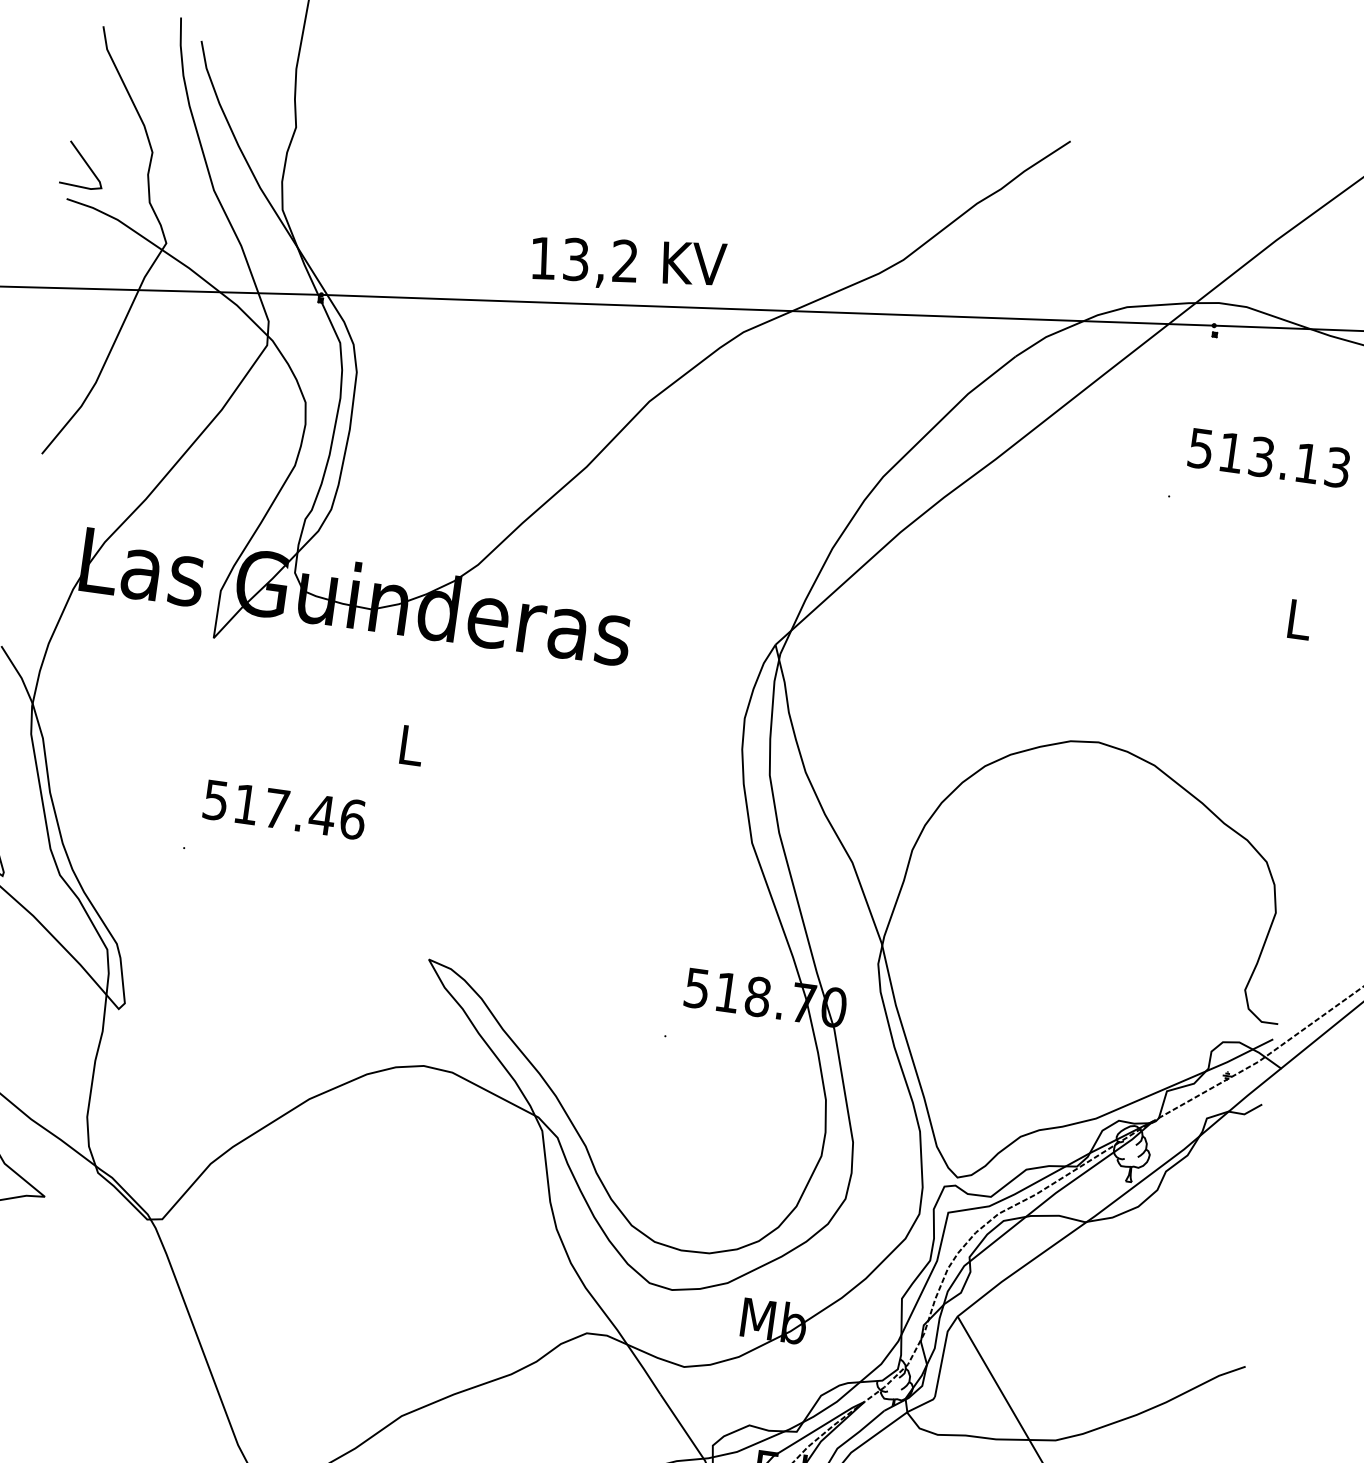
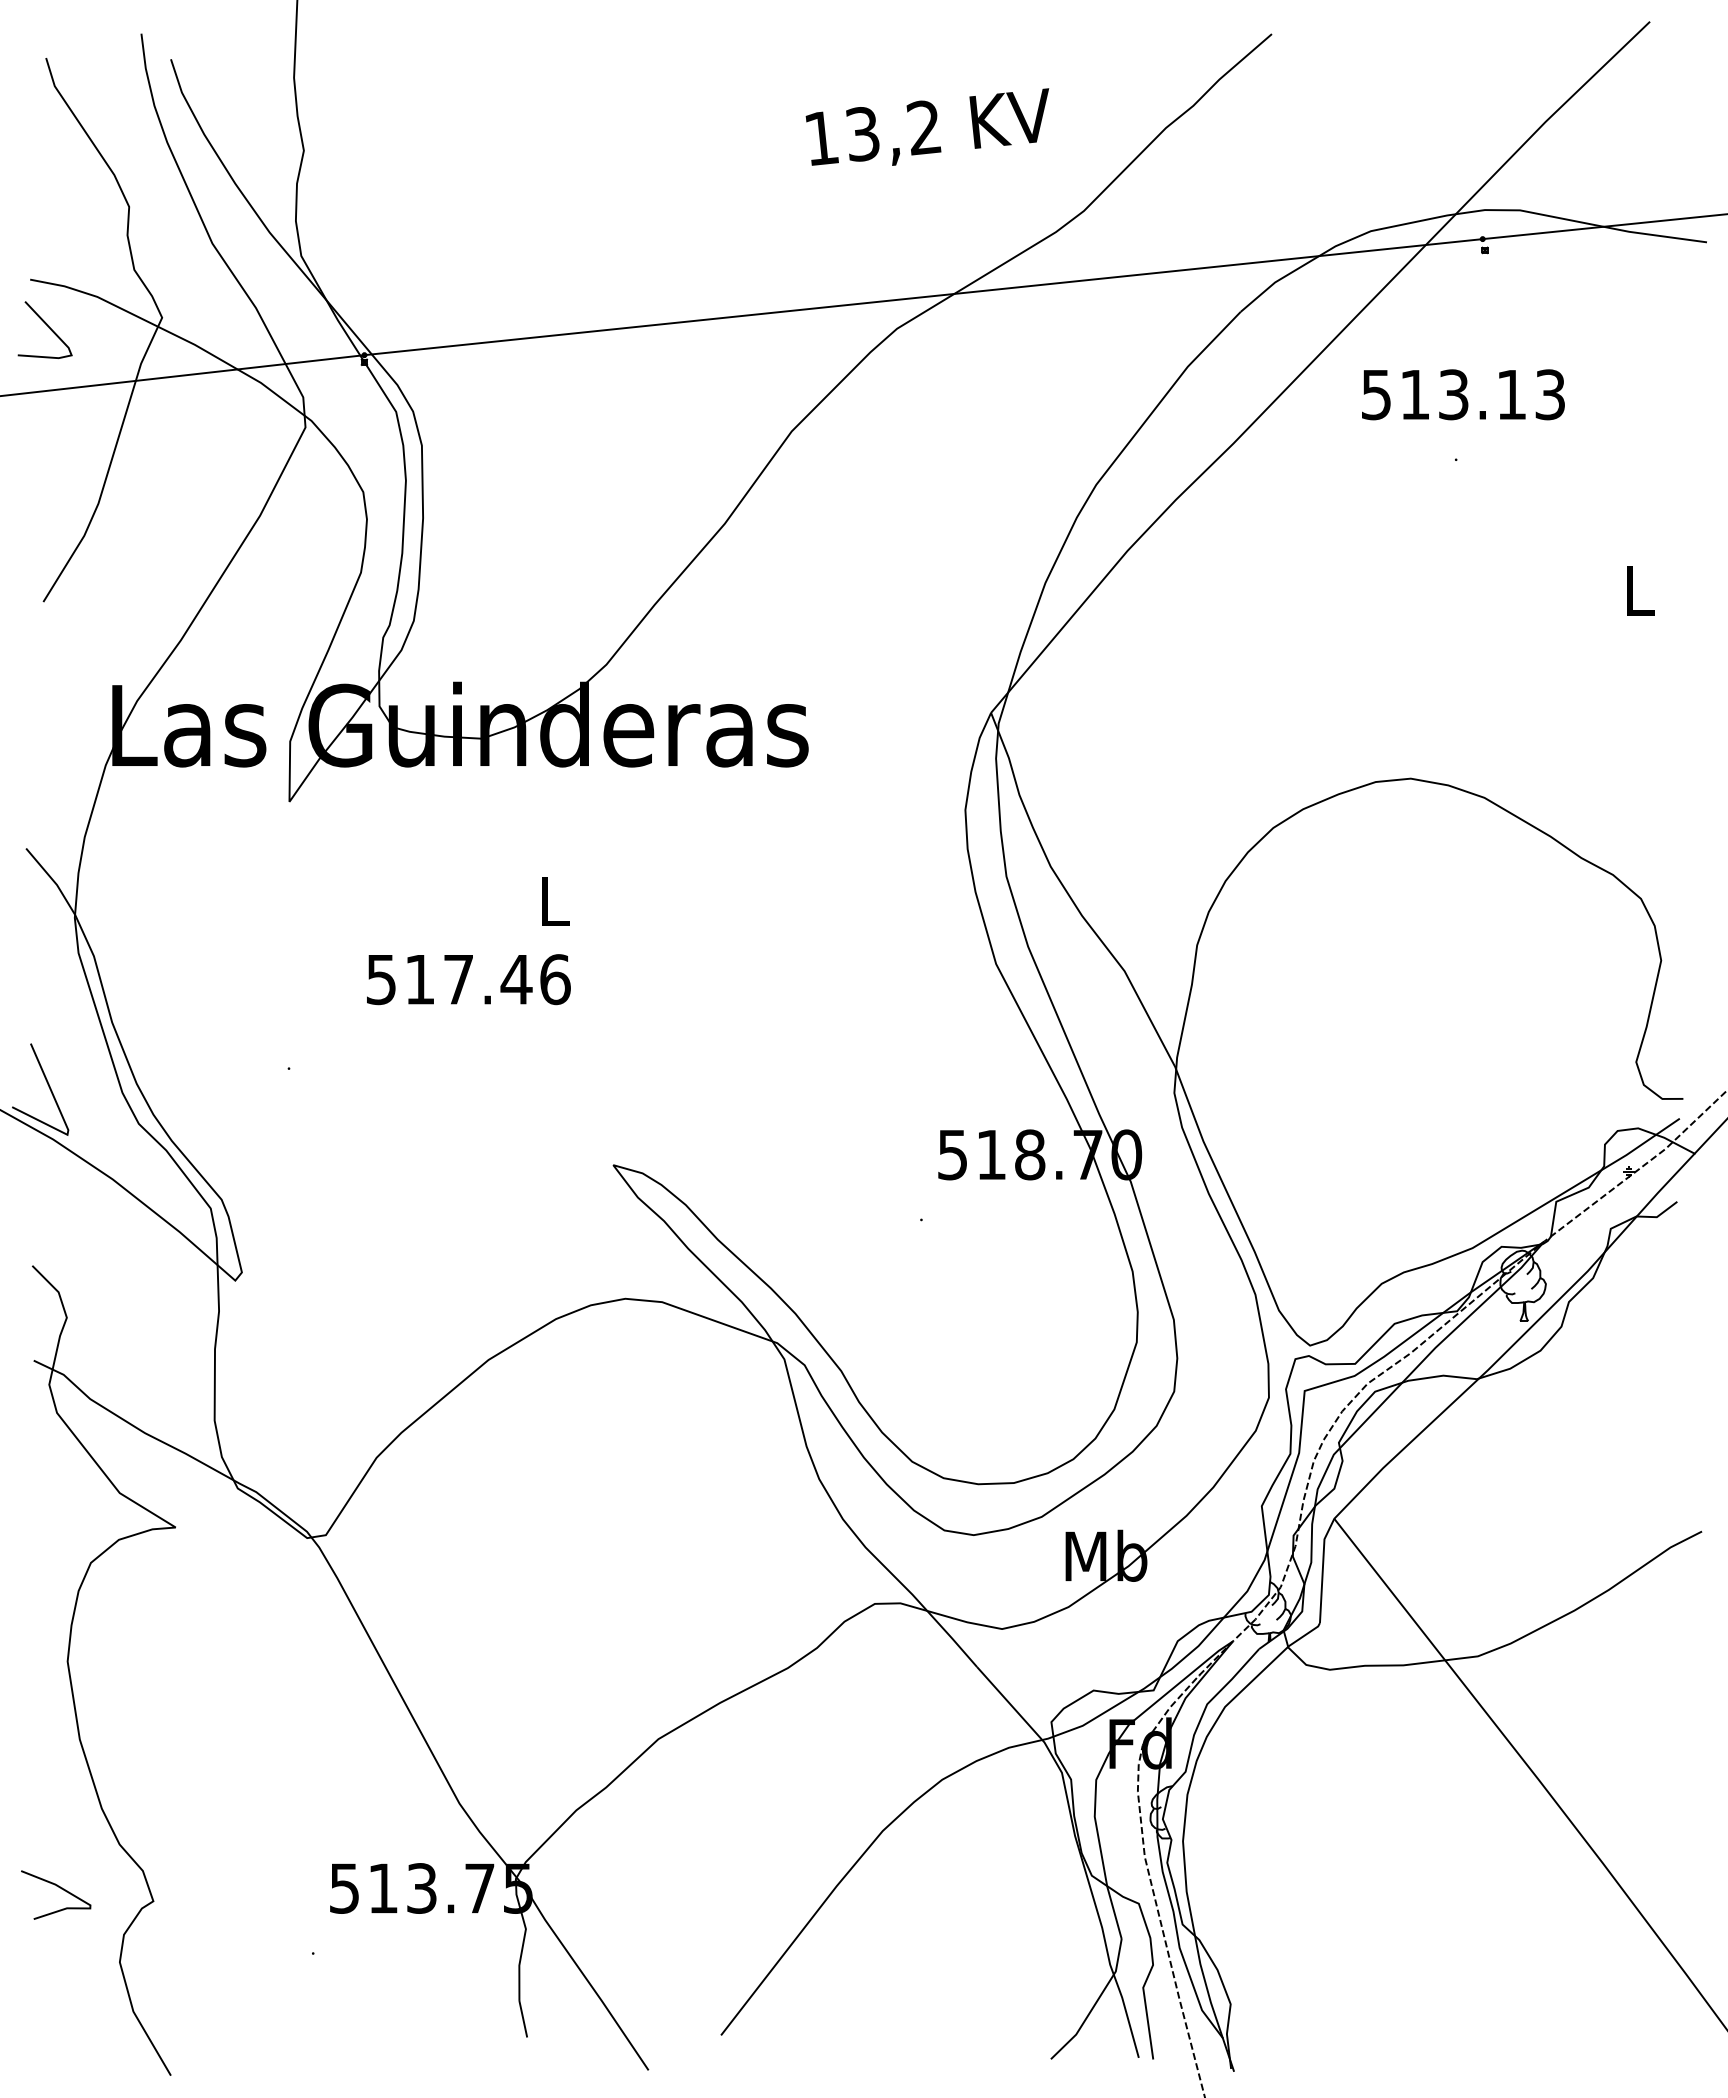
line: (85, 162) -> (47, 326), moved
text: (627, 260) -> (927, 126), moved
text: (1269, 457) -> (1463, 394), moved
text: (284, 809) -> (468, 979), moved

